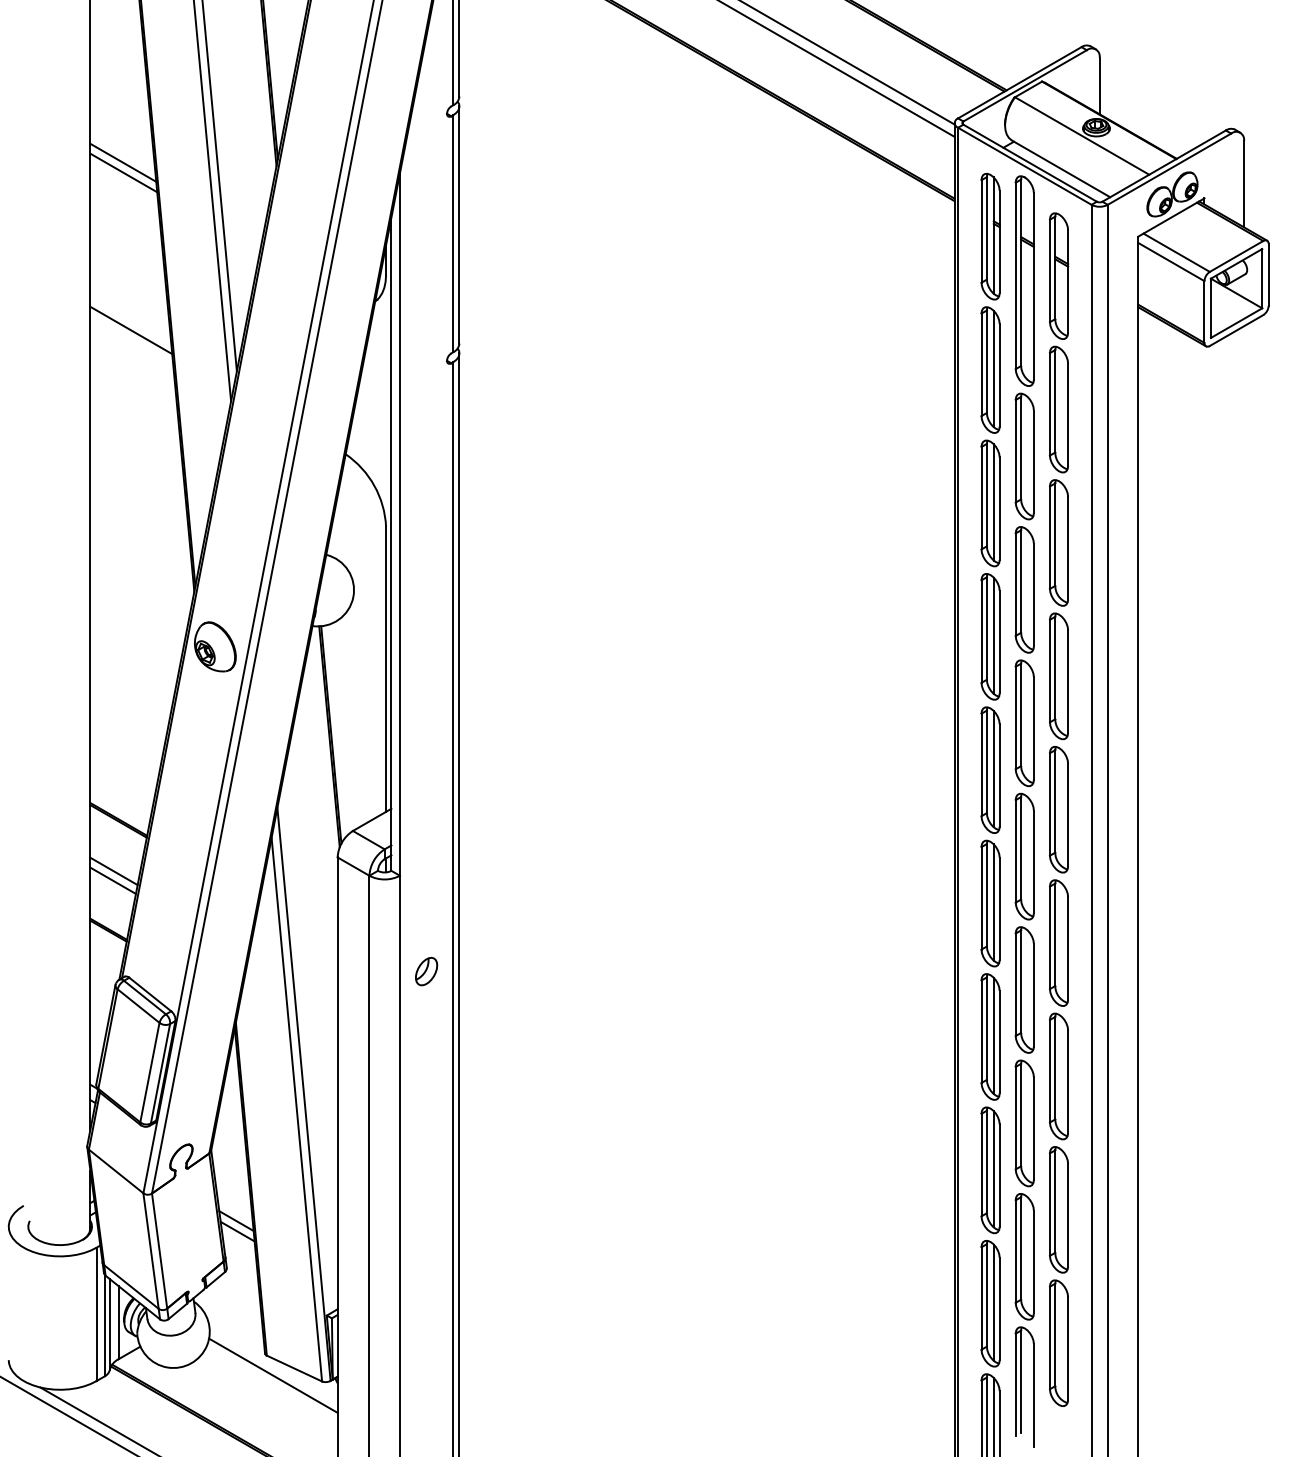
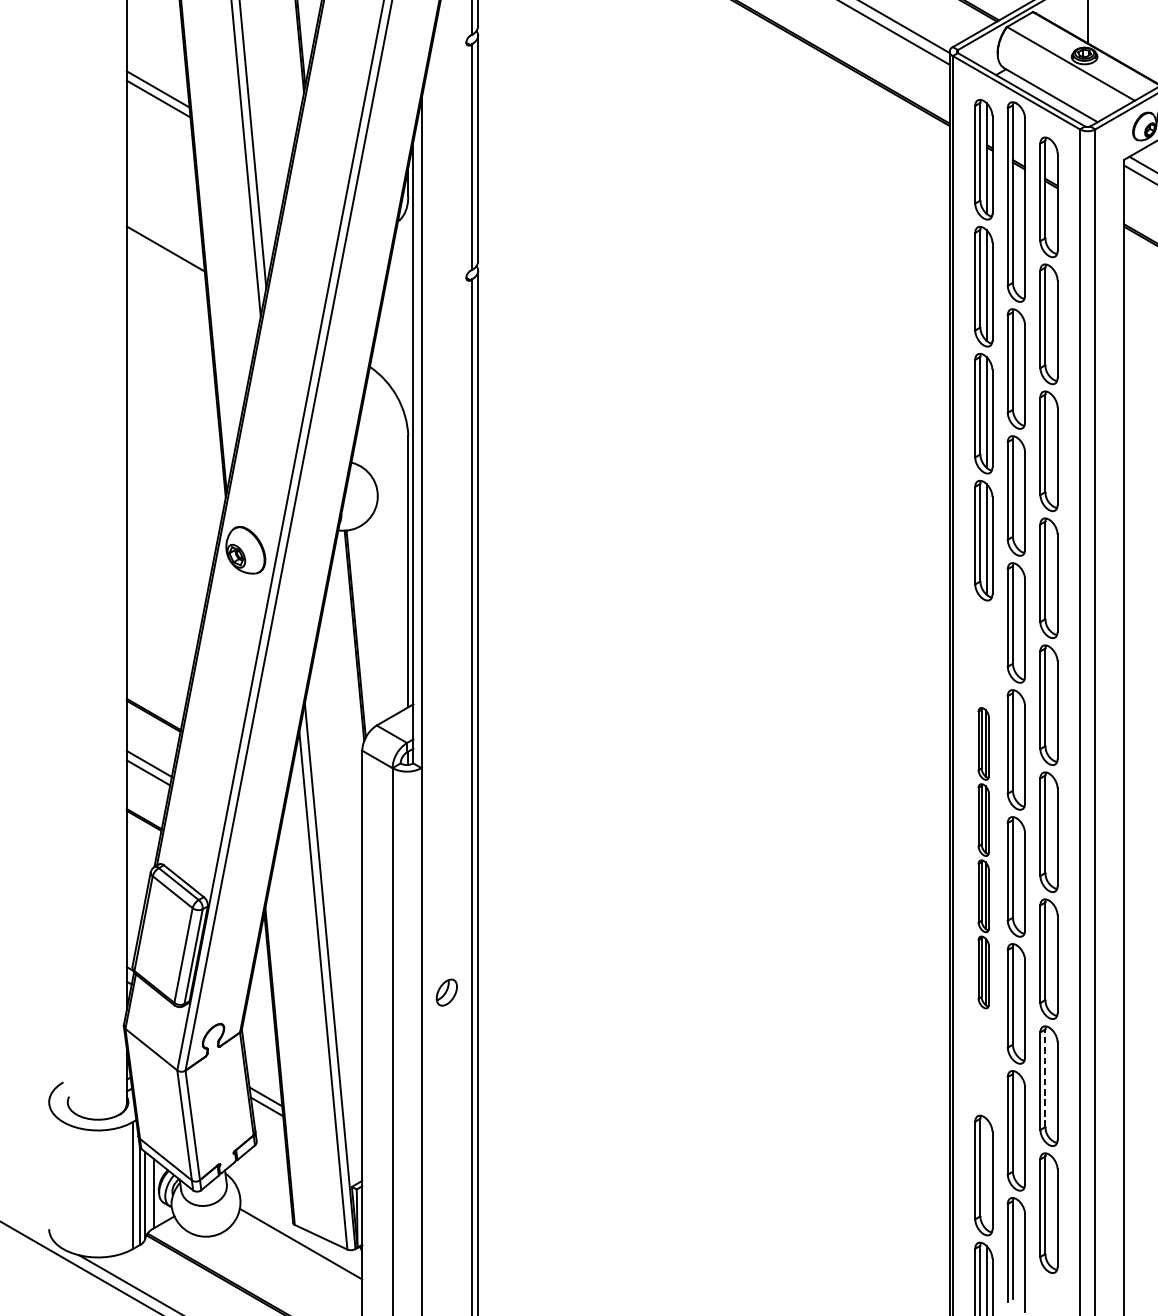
part: (990, 970) -> (983, 858), size x0.6
part: (426, 971) -> (446, 992), moved
line: (1055, 1201) -> (1045, 1078), solid -> dashed
line: (993, 1302) -> (986, 1174), removed

